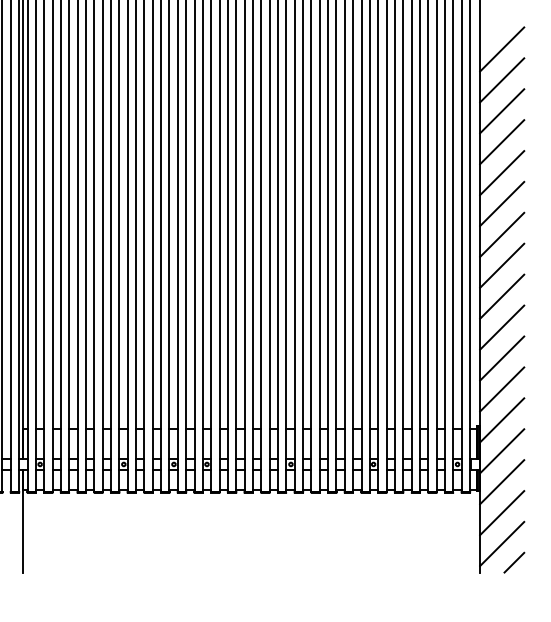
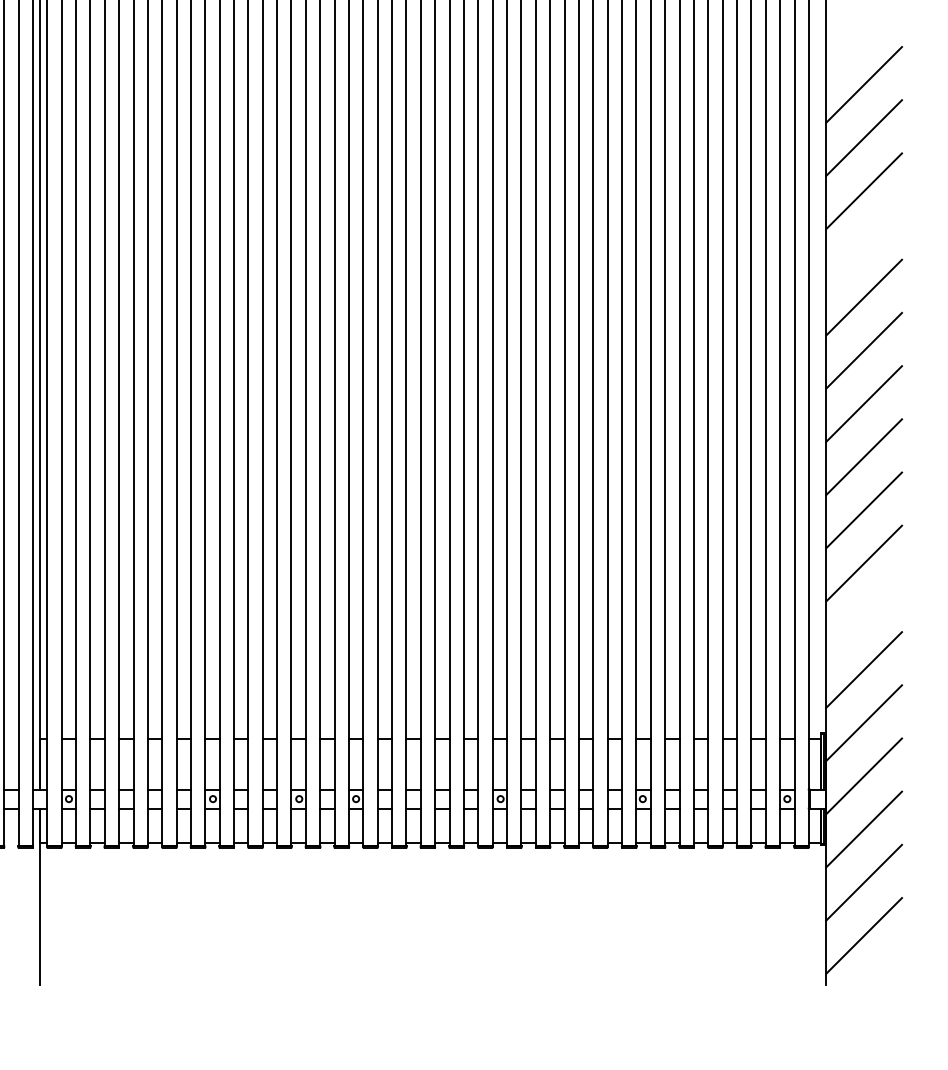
line: (502, 142) -> (864, 245), removed
line: (502, 358) -> (864, 616), removed
line: (514, 562) -> (885, 967), removed

